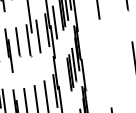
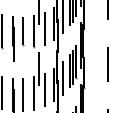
line: (105, 63) -> (107, 64), added
line: (37, 77) -> (38, 69), added
line: (62, 83) -> (62, 78), added

